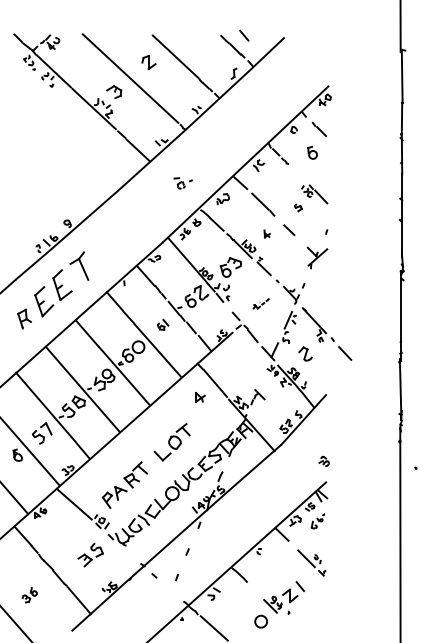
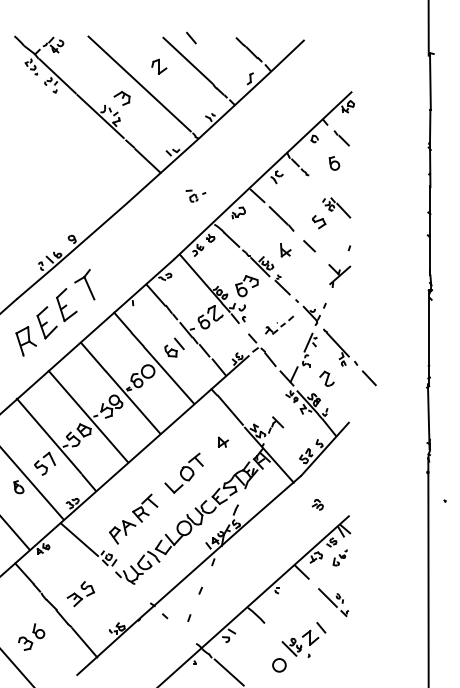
line: (244, 35) -> (191, 37), moved
part: (298, 208) -> (319, 222), size x1.67
part: (266, 234) -> (285, 250), size x1.67
part: (261, 303) -> (279, 324), size x1.67
part: (23, 319) -> (25, 341), size x1.43
part: (163, 324) -> (174, 347), size x1.67
part: (200, 396) -> (223, 441), moved
part: (323, 461) -> (317, 504), moved
part: (90, 555) -> (80, 594), moved
part: (29, 594) -> (31, 636), size x1.67

